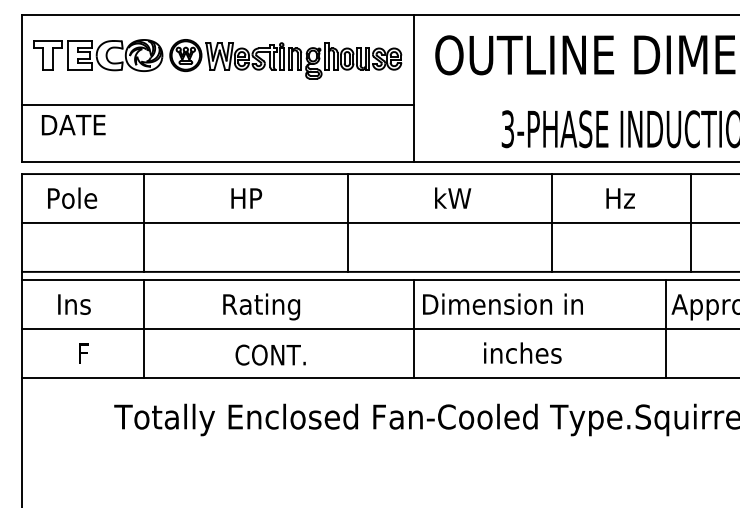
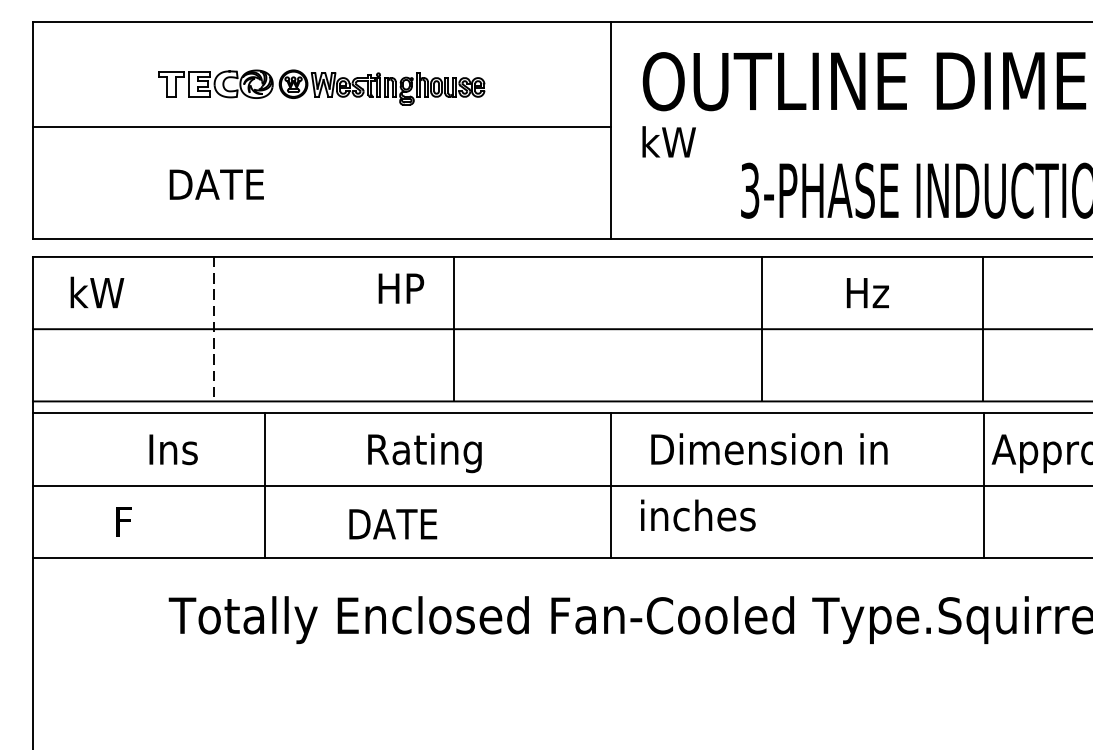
part: (217, 59) -> (321, 87), size x0.6
line: (217, 104) -> (321, 126), moved
text: (73, 124) -> (216, 183), moved
text: (72, 197) -> (107, 291), Pole -> kW
text: (453, 197) -> (669, 140), moved
text: (246, 198) -> (401, 288), moved
text: (620, 198) -> (867, 293), moved
line: (144, 222) -> (213, 328), solid -> dashed
line: (348, 222) -> (454, 328), moved
line: (552, 222) -> (762, 328), moved
line: (690, 222) -> (982, 328), moved
text: (502, 303) -> (768, 448), moved
text: (74, 304) -> (173, 449), moved
text: (261, 306) -> (424, 452), moved
line: (144, 328) -> (265, 485), moved
text: (522, 352) -> (697, 514), moved
text: (270, 354) -> (399, 523), CONT. -> DATE

